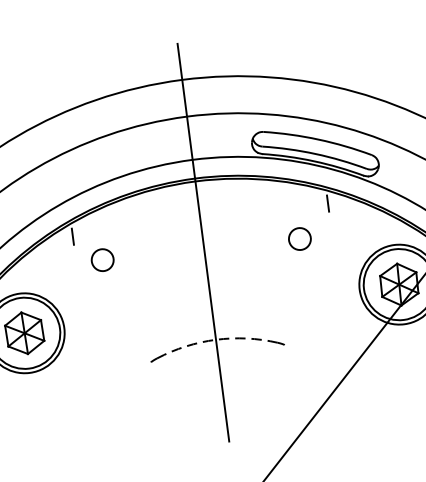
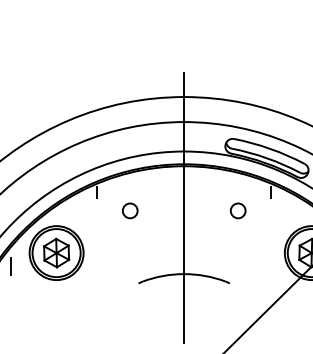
circle: (298, 238) -> (237, 210), moved
circle: (103, 259) -> (130, 210), moved
arc: (216, 340) -> (184, 274), dashed -> solid

